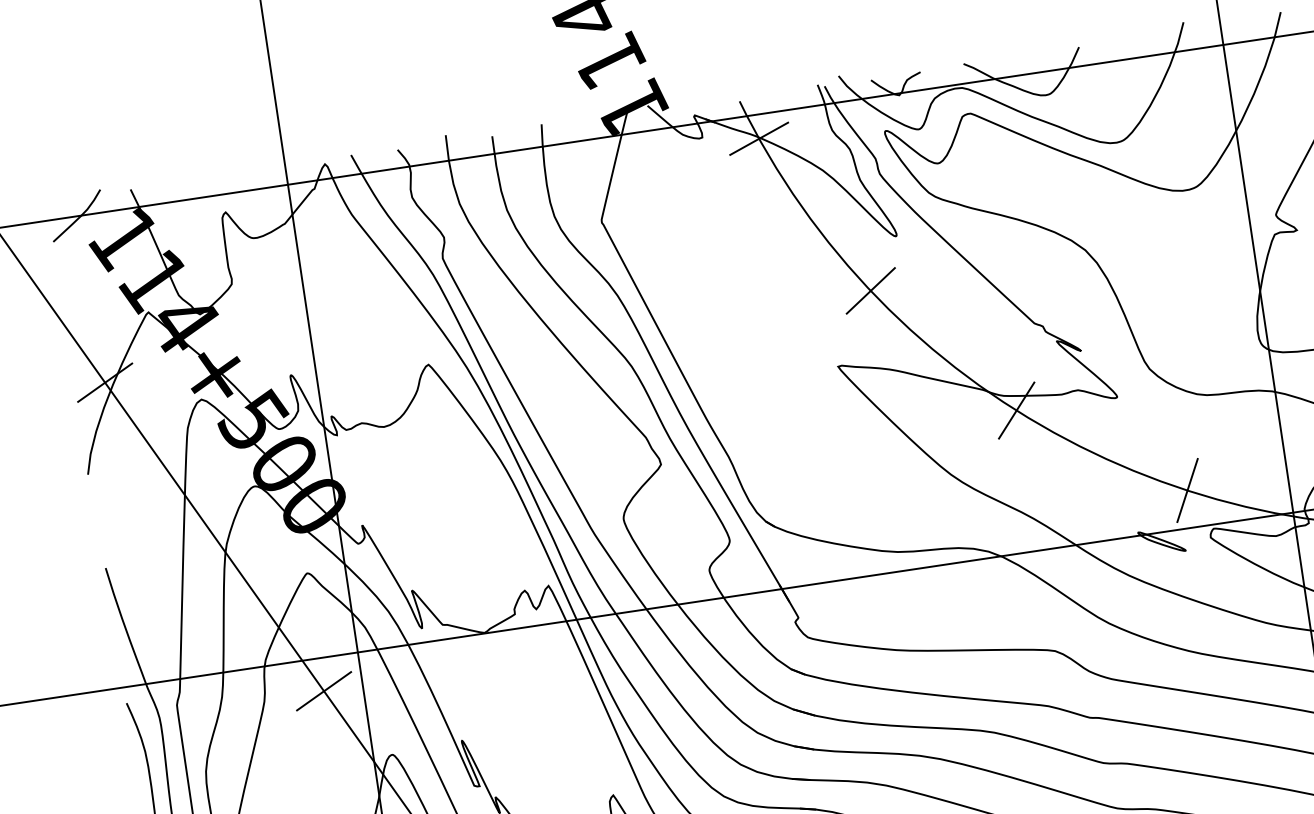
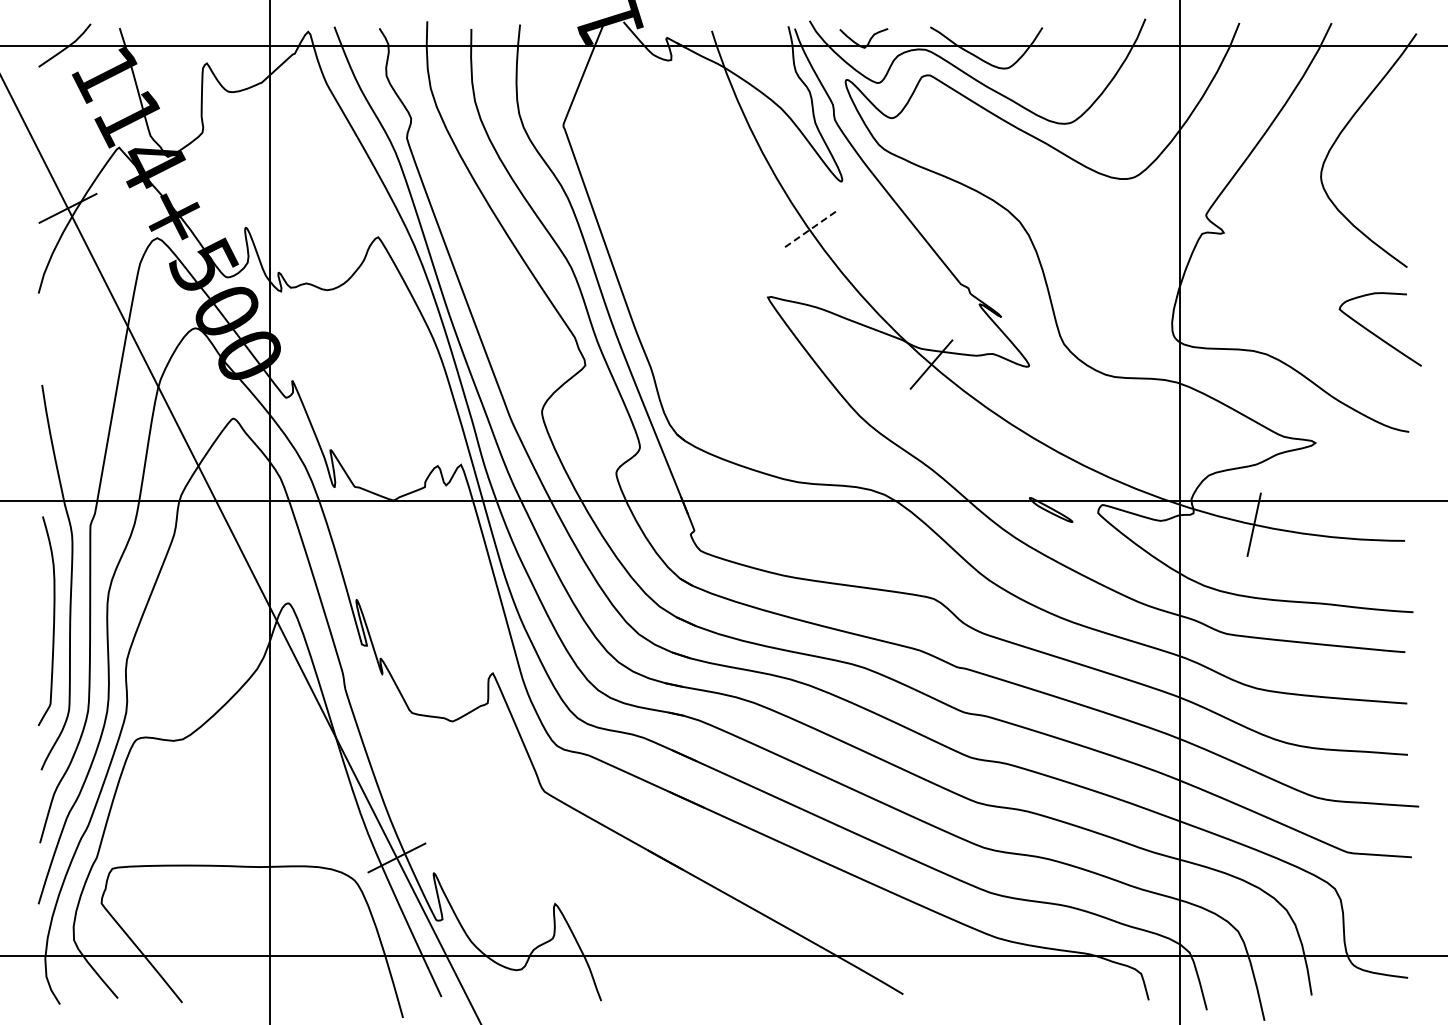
line: (758, 139) -> (724, 69), removed
line: (870, 290) -> (809, 229), solid -> dashed
line: (1187, 490) -> (1082, 464), removed
line: (324, 690) -> (232, 532), removed

